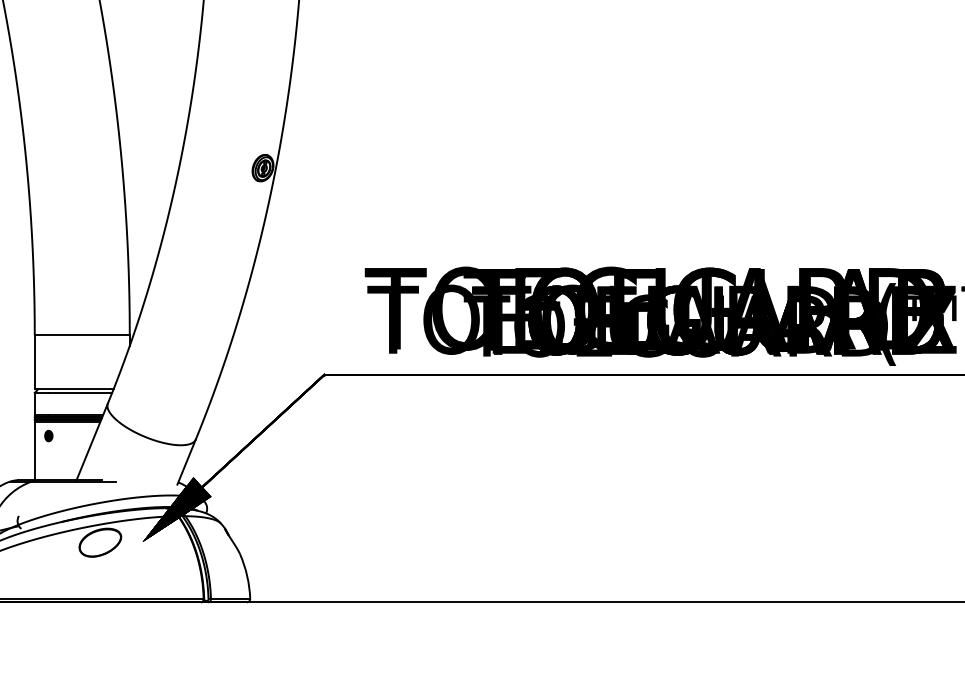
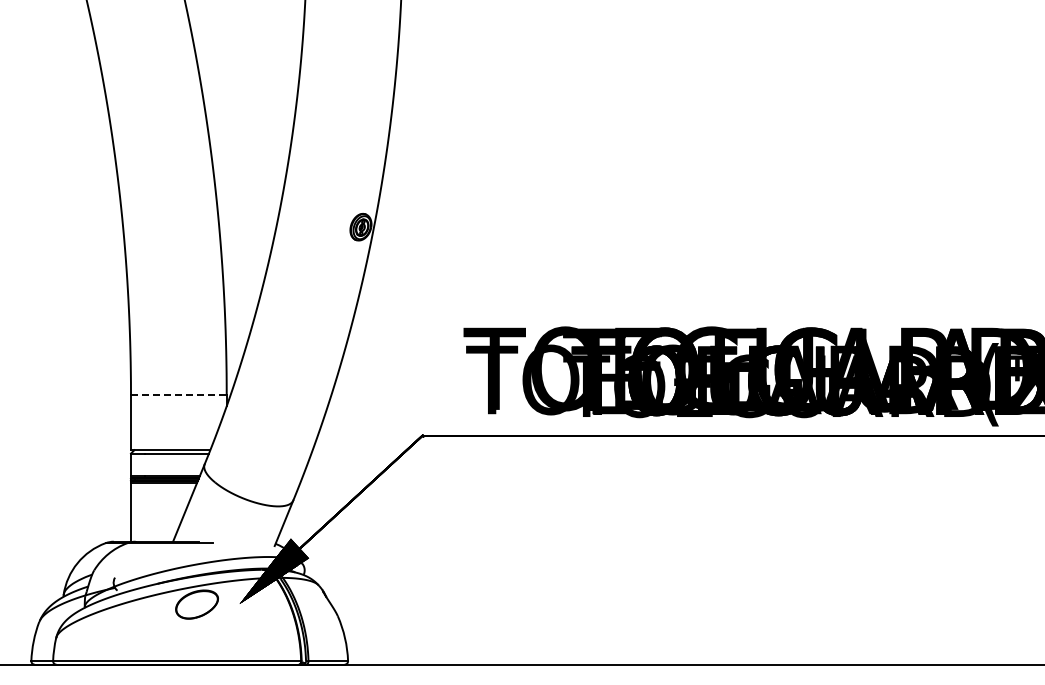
line: (81, 335) -> (178, 395), solid -> dashed
part: (48, 436) -> (144, 497), removed

